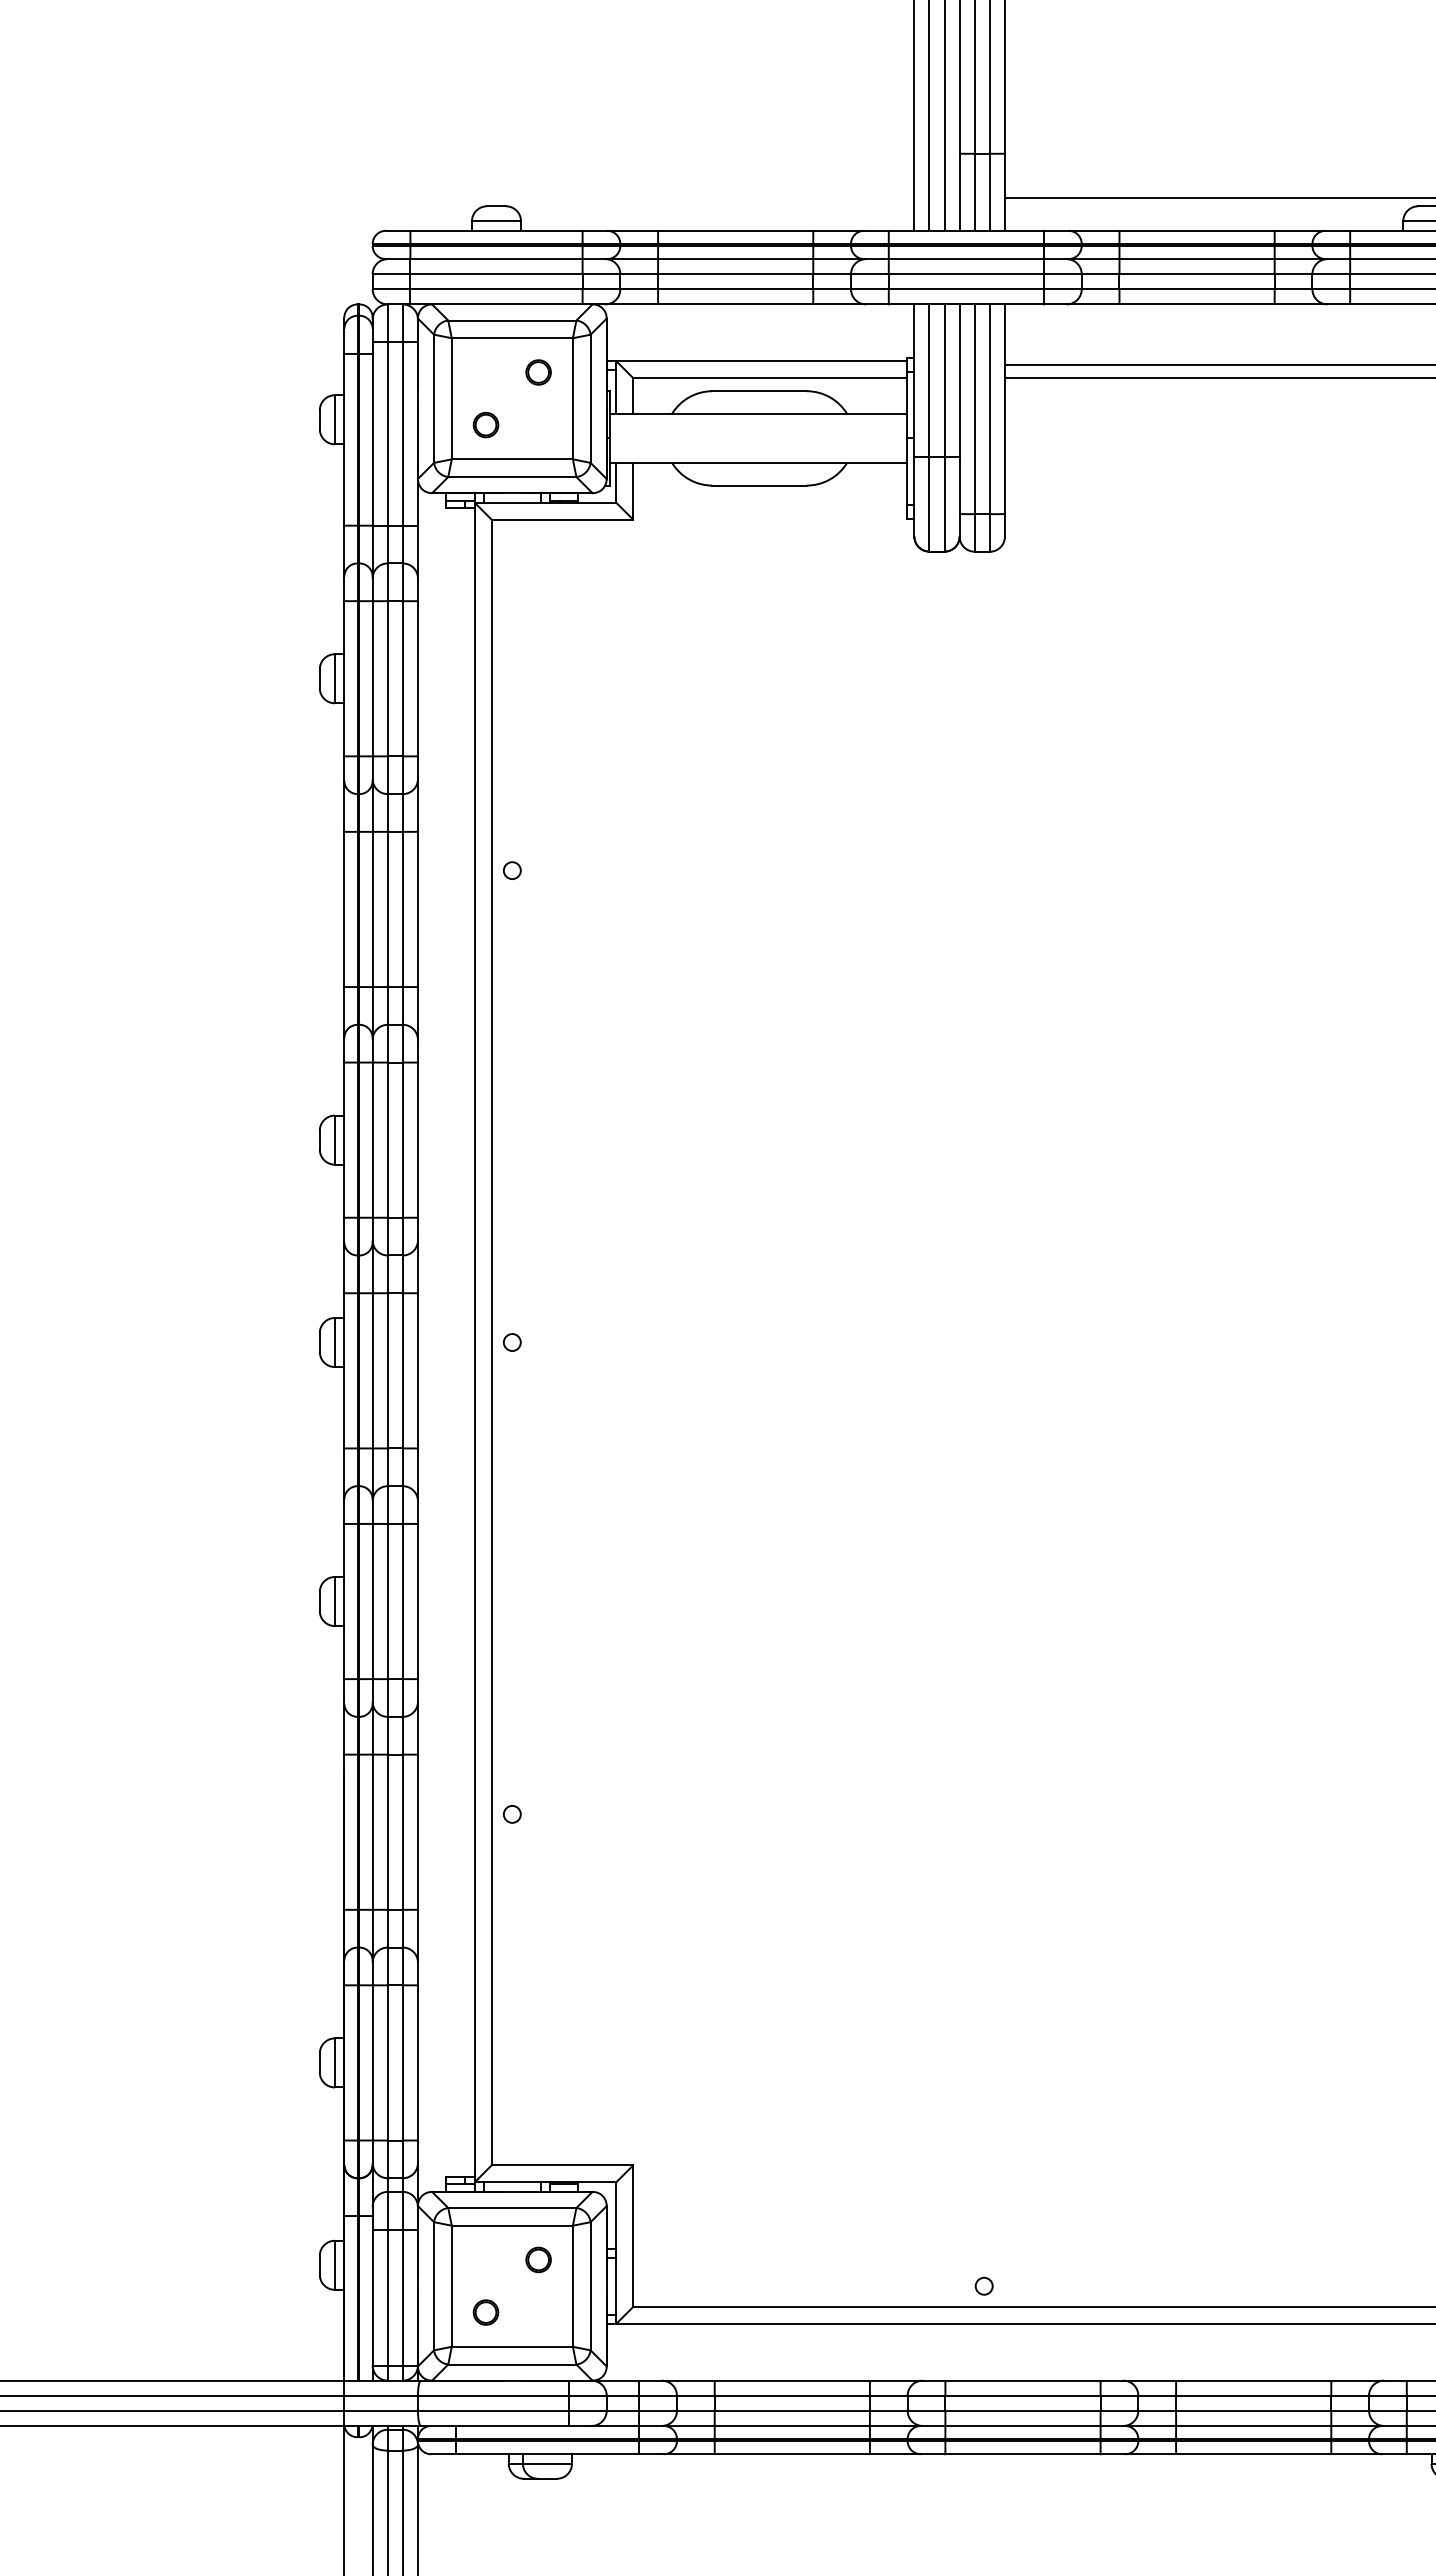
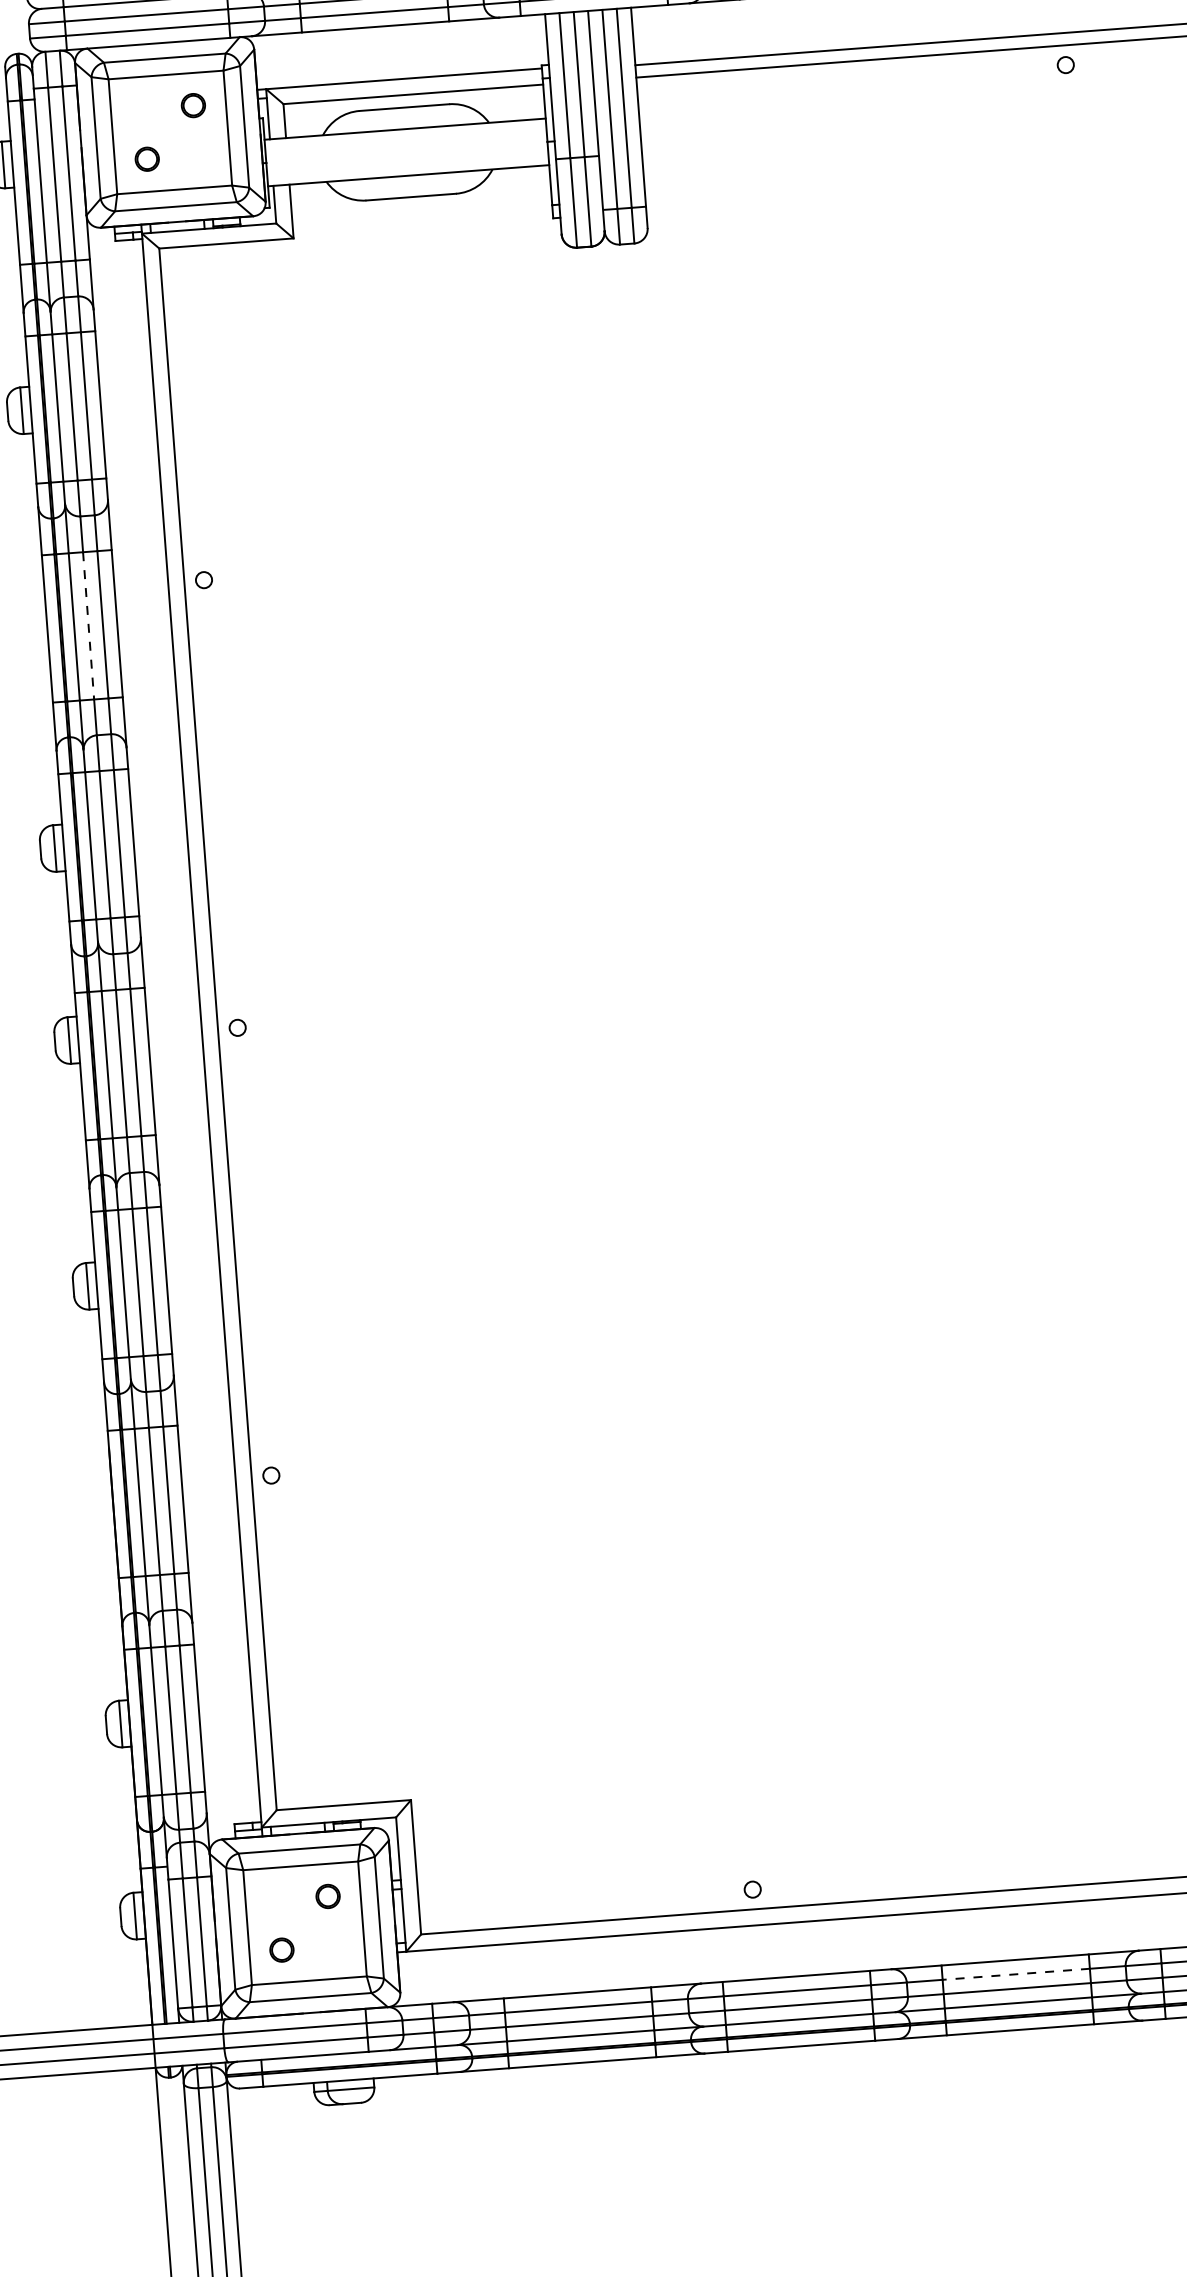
line: (387, 909) -> (88, 625), solid -> dashed
line: (1253, 2395) -> (1016, 1974), solid -> dashed

